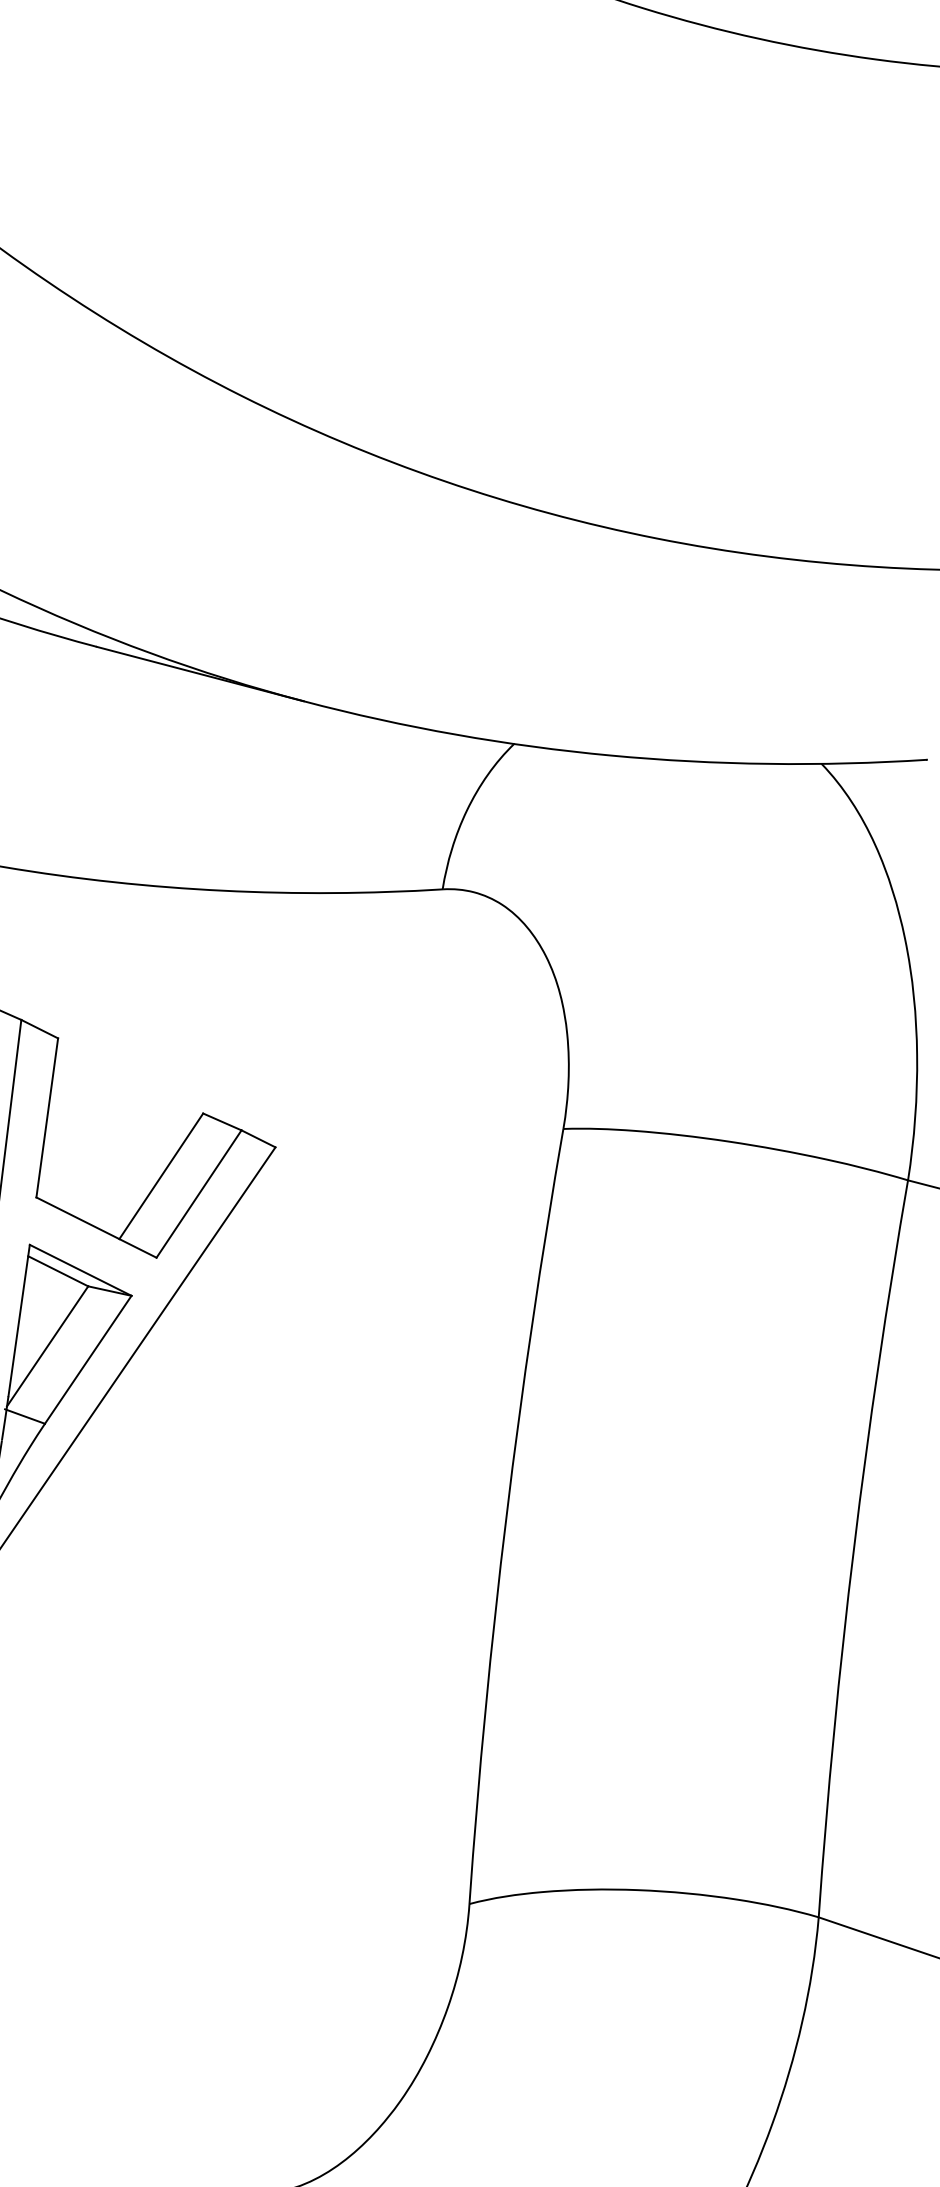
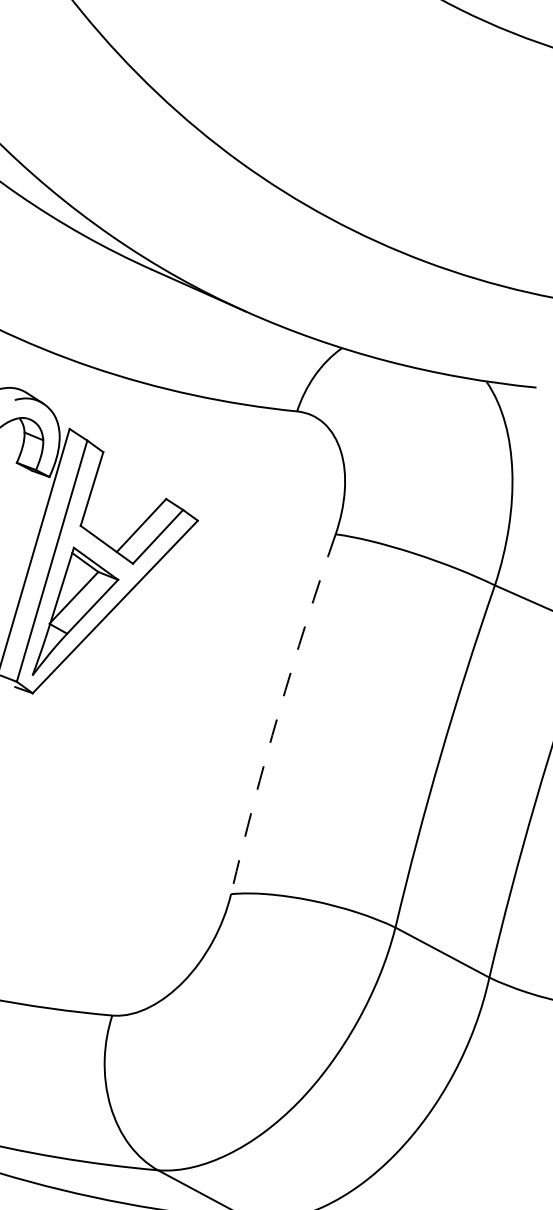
arc: (505, 1514) -> (278, 712), solid -> dashed

